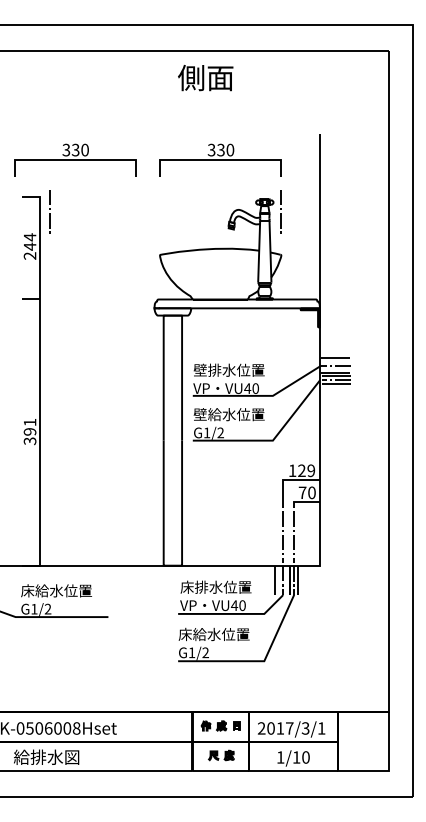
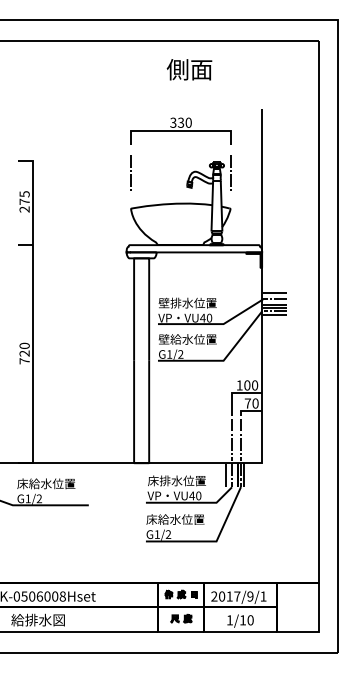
text: (205, 77) -> (189, 69), moved
part: (75, 159) -> (61, 130), removed
line: (49, 209) -> (130, 171), moved
text: (29, 241) -> (24, 197), 244 -> 275
text: (29, 431) -> (24, 353), 391 -> 720
text: (307, 470) -> (251, 385), 129 -> 100
text: (305, 728) -> (250, 596), 2017/3/1 -> 2017/9/1

